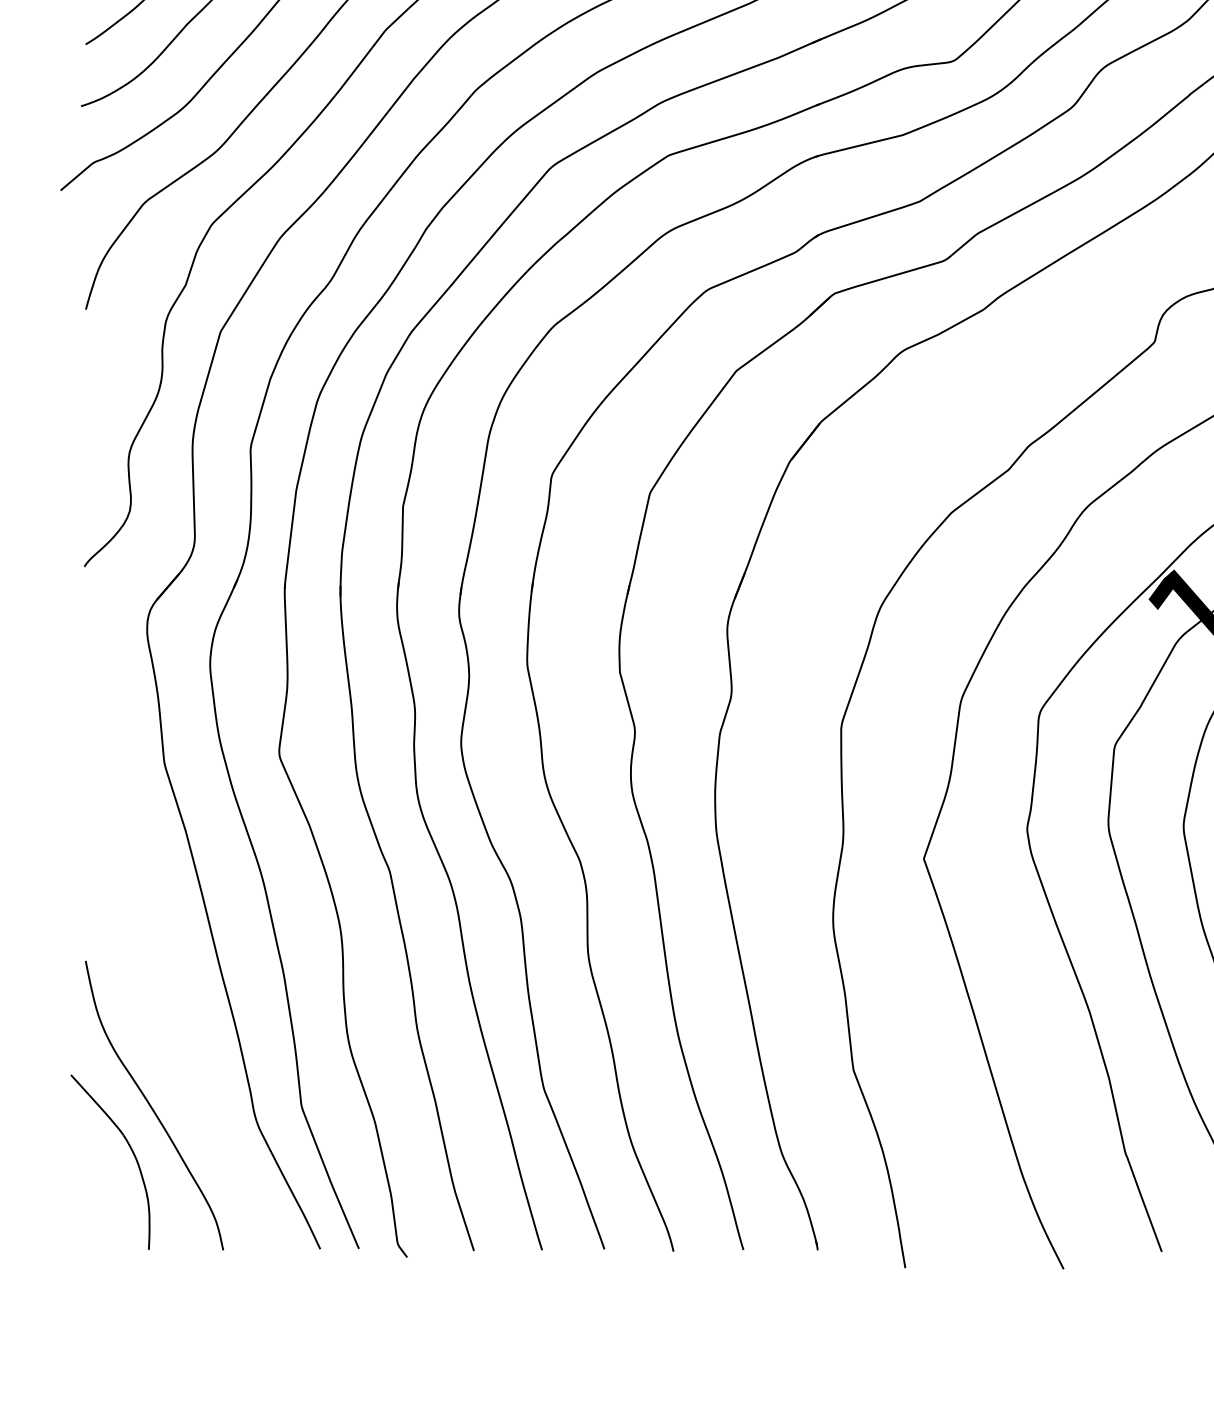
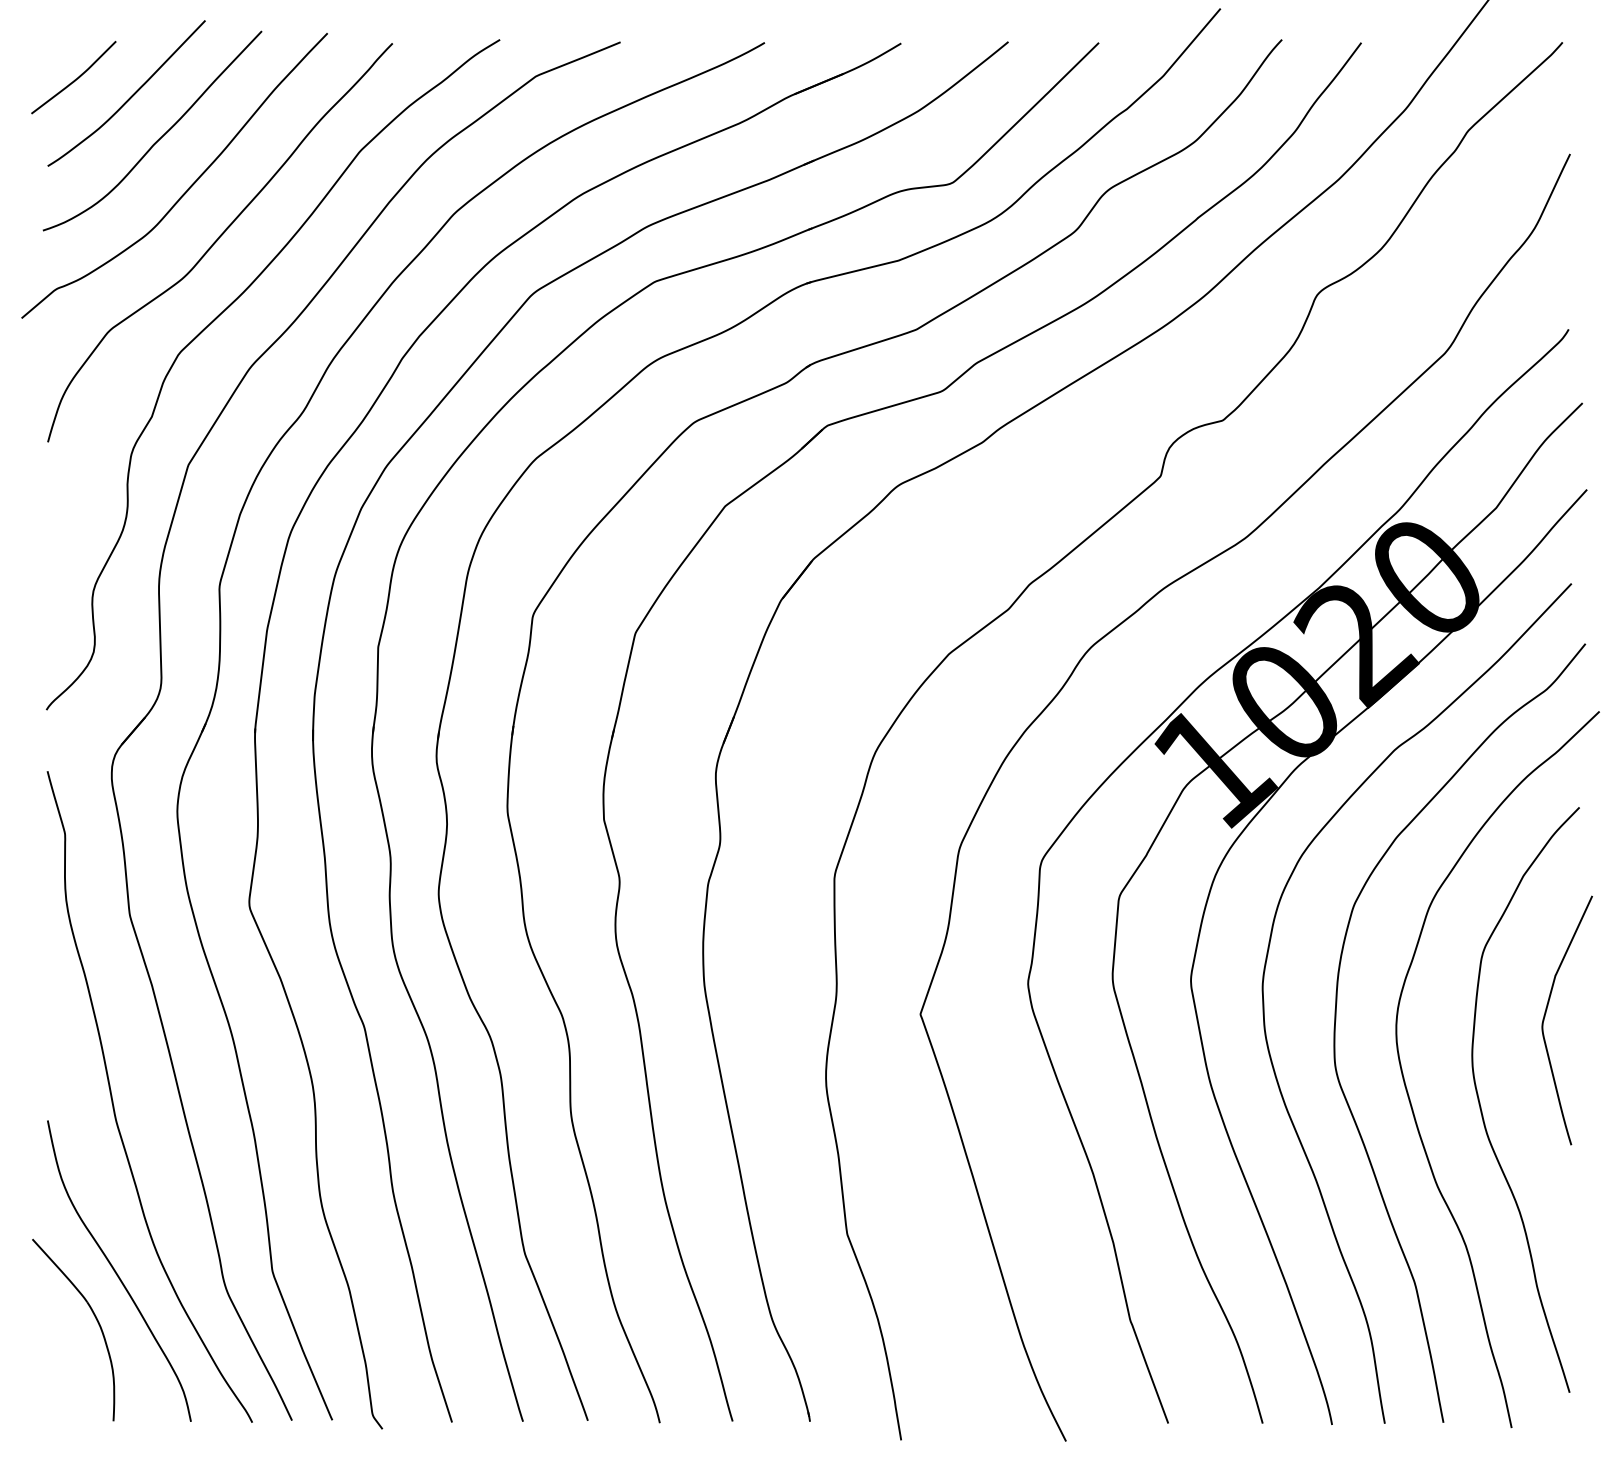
curve: (148, 941) -> (113, 1100), added

